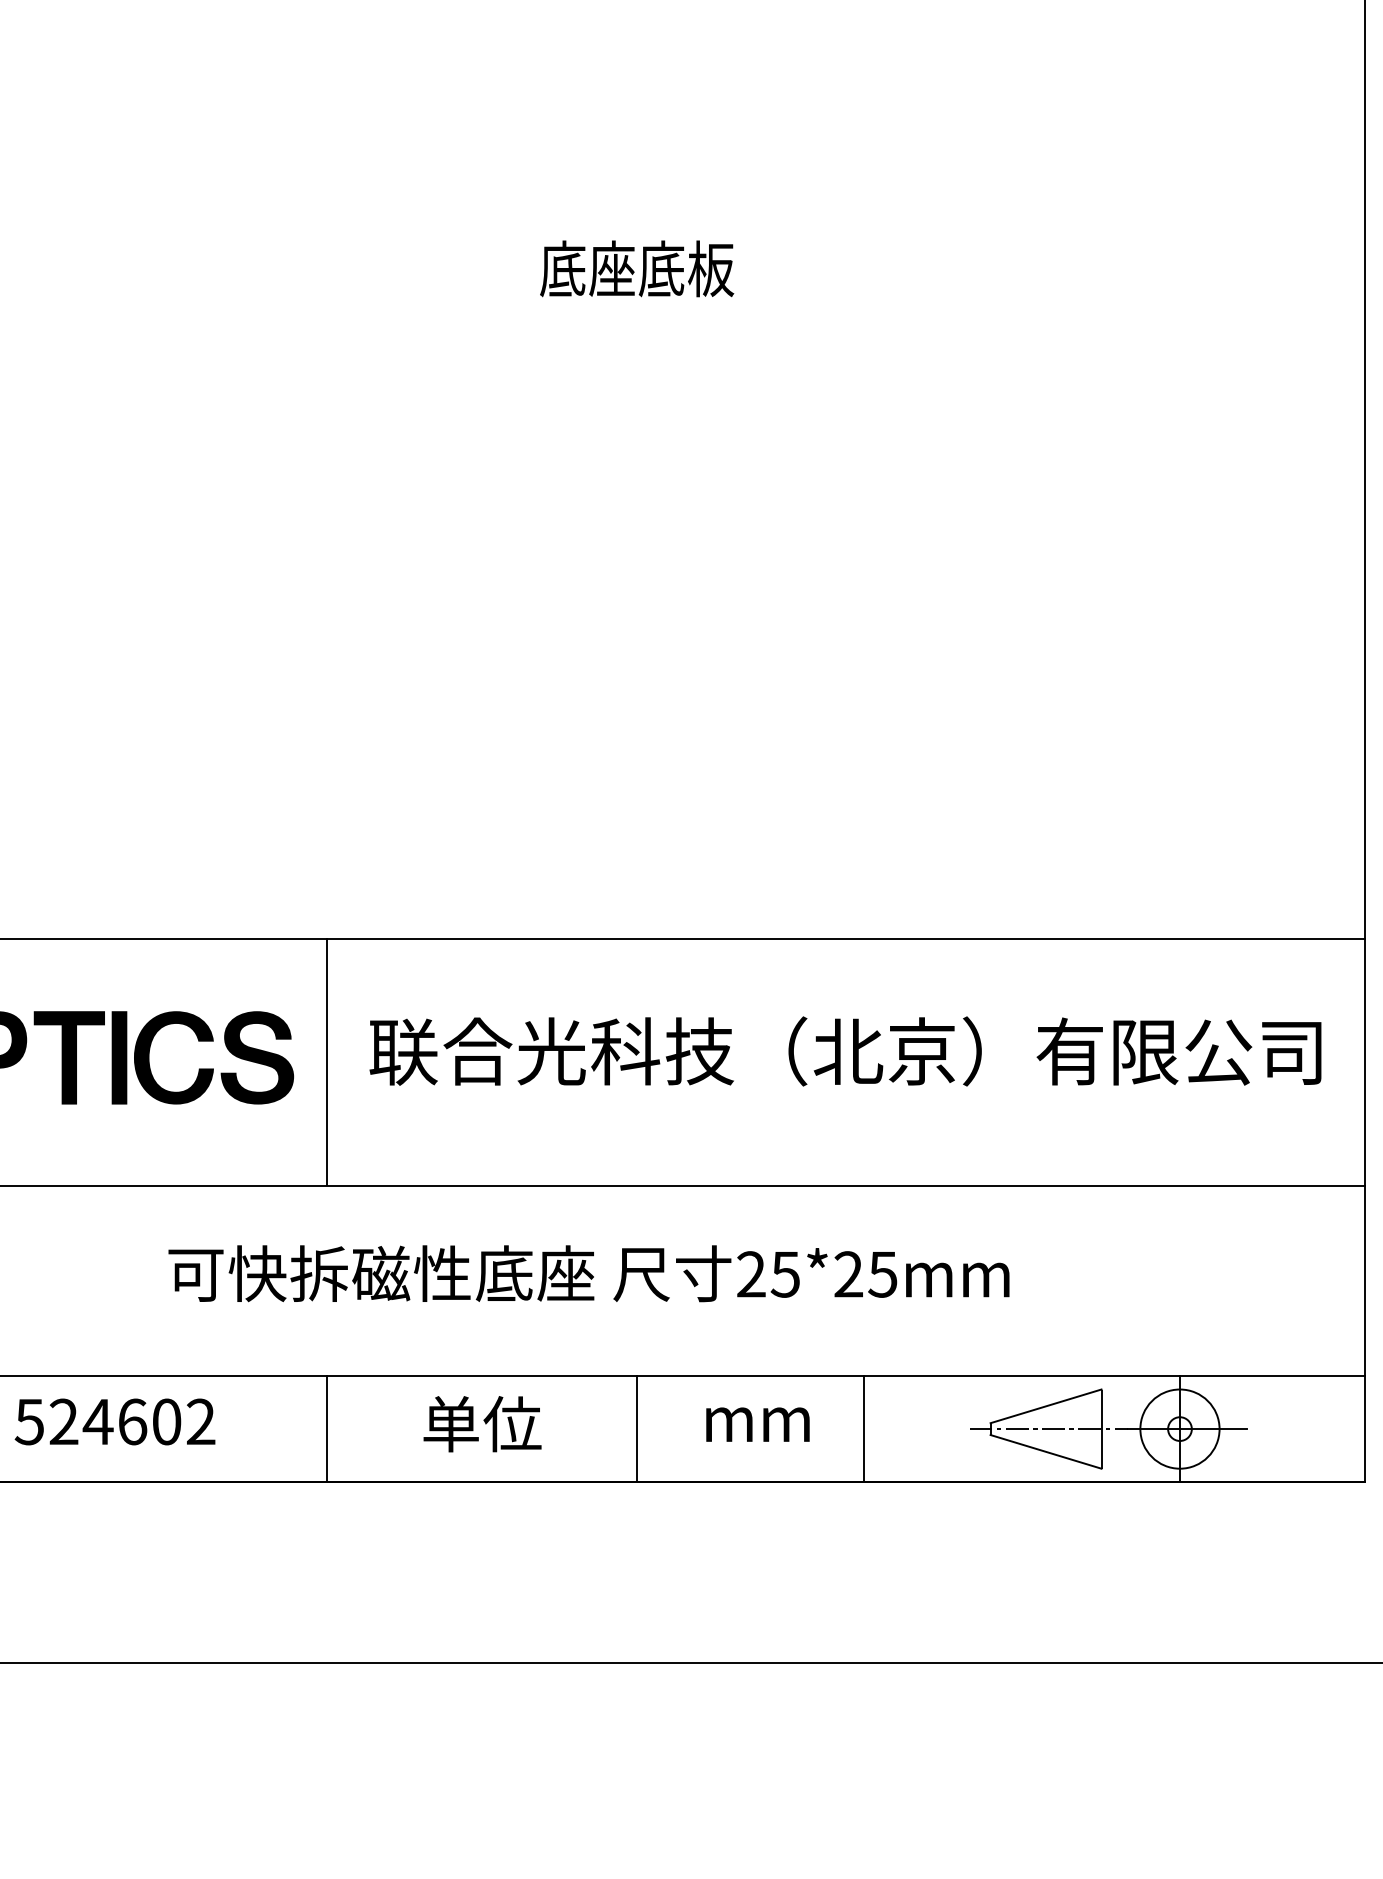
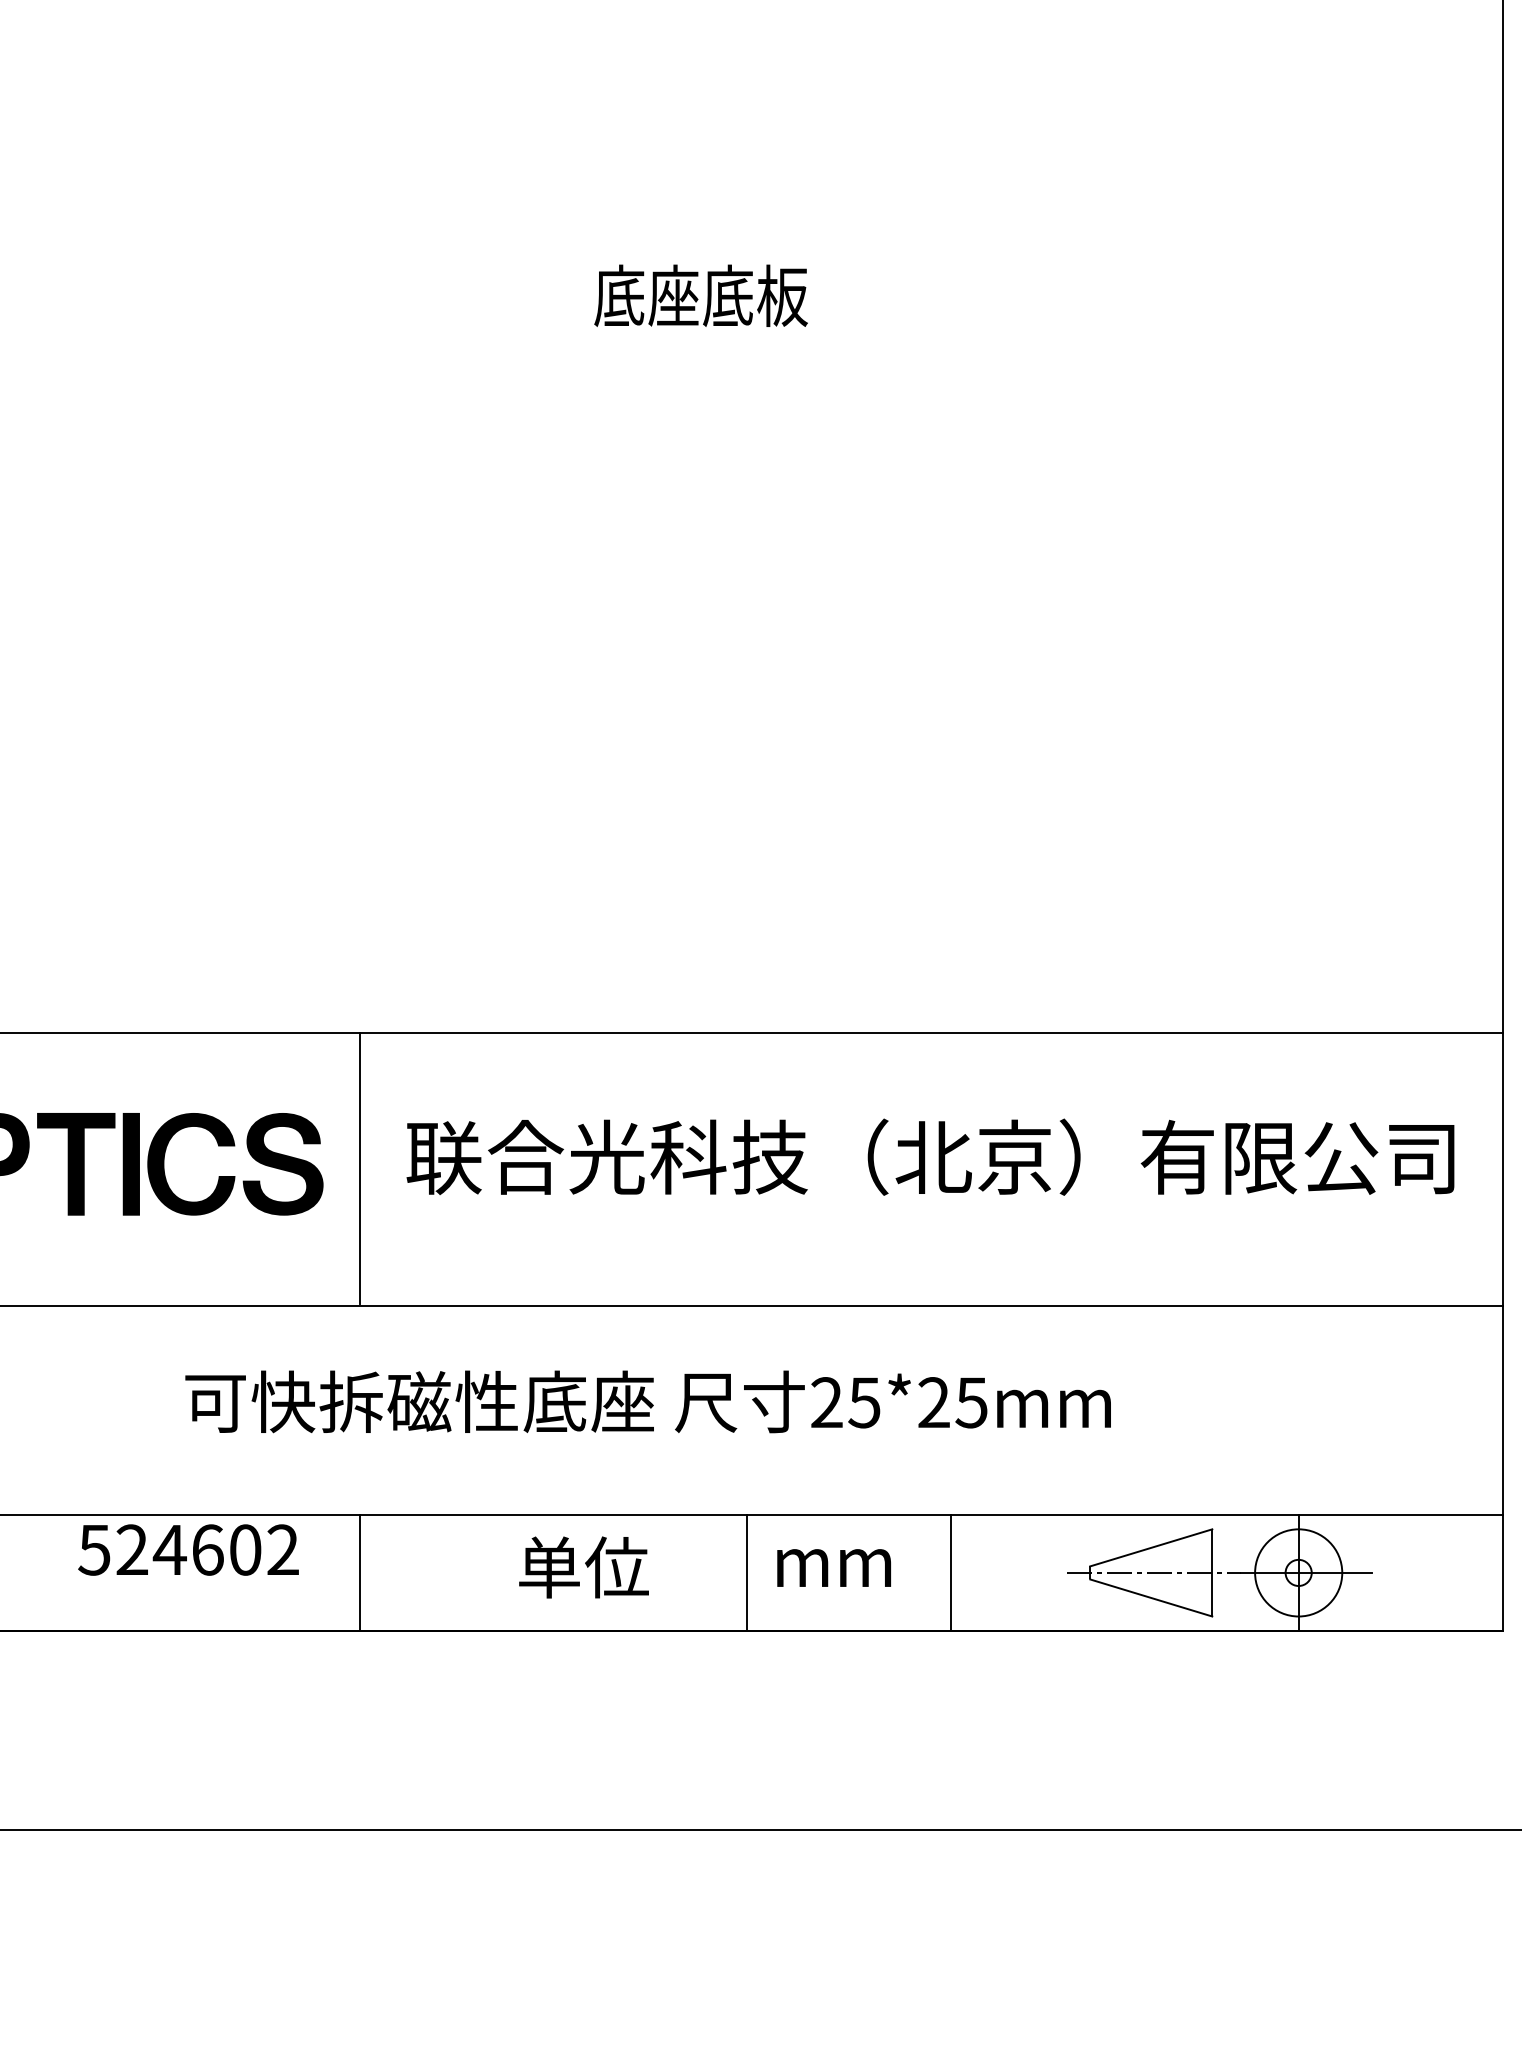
text: (115, 1421) -> (188, 1549), moved
text: (482, 1424) -> (583, 1567), moved
line: (636, 1428) -> (746, 1572), moved

